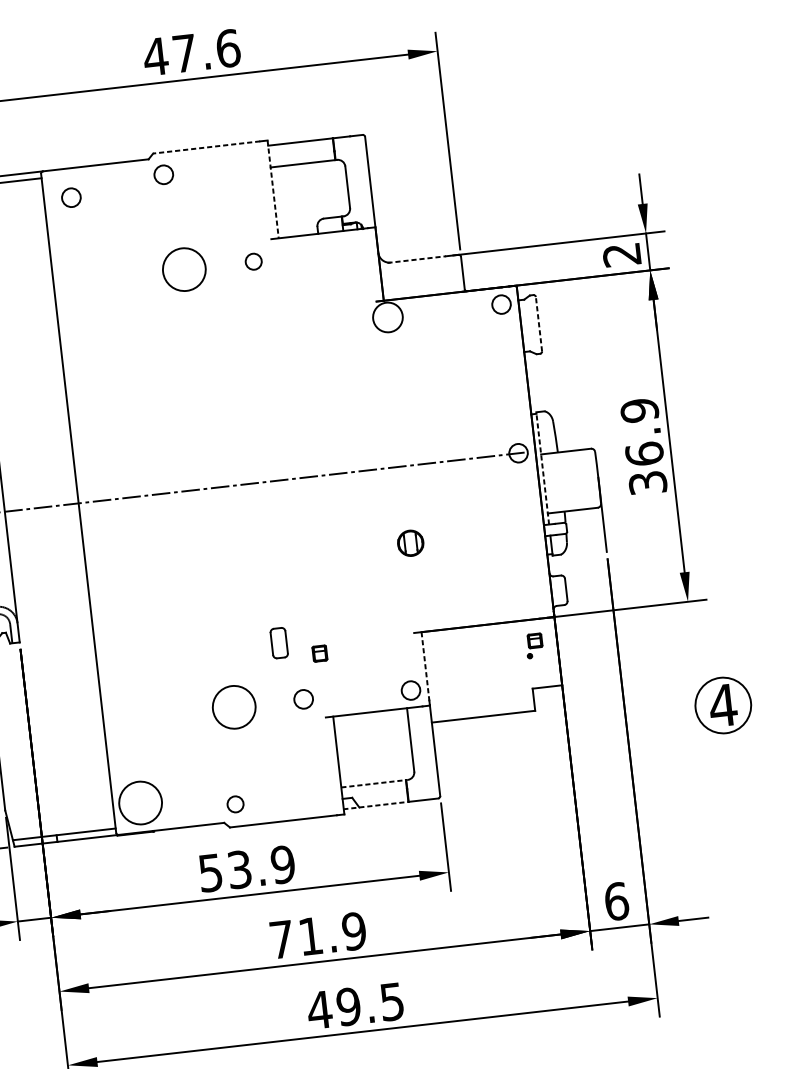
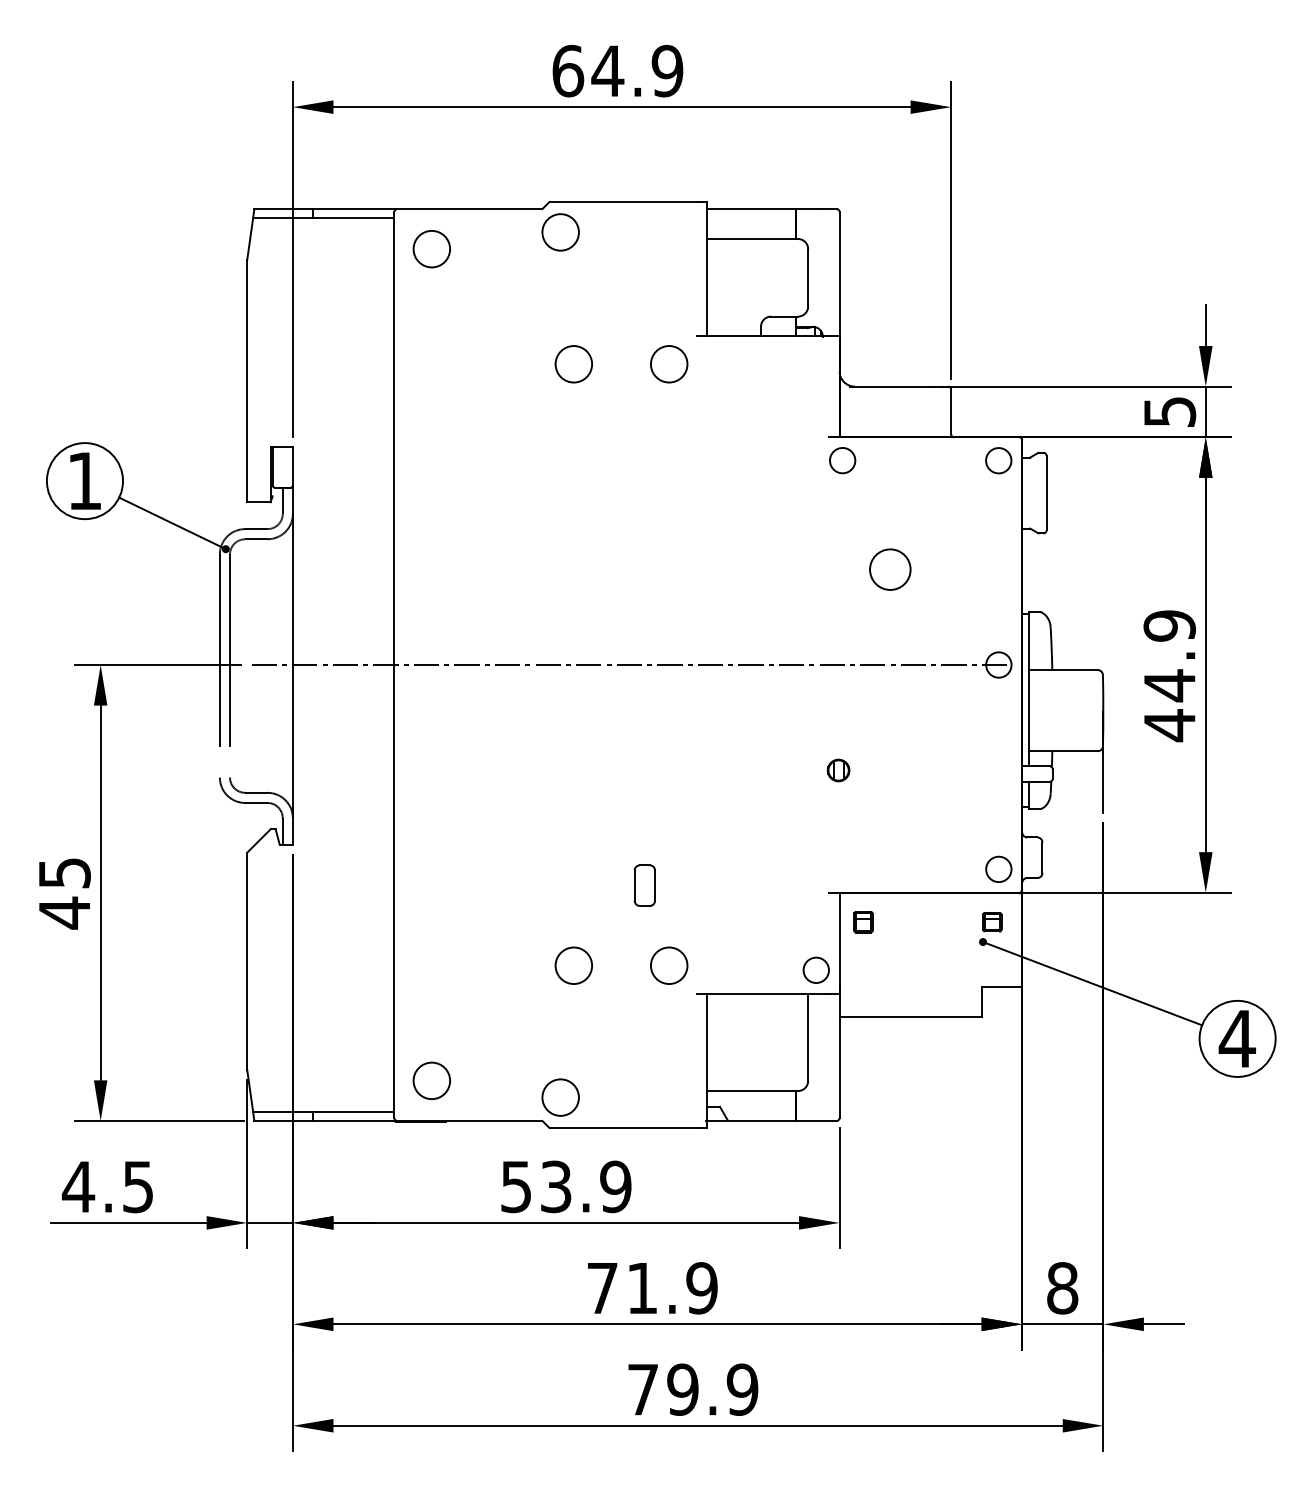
text: (191, 52) -> (617, 70), 47.6 -> 64.9
line: (207, 147) -> (623, 202), dashed -> solid
circle: (163, 174) -> (560, 232), size x1.43
line: (273, 189) -> (706, 269), dashed -> solid
circle: (71, 197) -> (431, 249), size x1.43
text: (621, 255) -> (1169, 412), 2 -> 5
line: (417, 259) -> (891, 386), dashed -> solid
circle: (253, 261) -> (668, 364), size x1.67
circle: (184, 269) -> (573, 364), size x0.62
circle: (387, 317) -> (842, 460), size x0.62
line: (538, 323) -> (1046, 492), dashed -> solid
circle: (431, 392) -> (890, 569), added
line: (542, 467) -> (1029, 688), dashed -> solid
text: (646, 468) -> (1169, 705), 36.9 -> 44.9
part: (410, 543) -> (838, 770), size x0.62
circle: (535, 601) -> (998, 868), added
part: (320, 653) -> (863, 922), moved
line: (425, 669) -> (839, 943), dashed -> solid
line: (613, 677) -> (1092, 983), added
circle: (303, 699) -> (669, 965), size x1.43
circle: (233, 707) -> (573, 965), size x0.62
line: (374, 784) -> (752, 1091), dashed -> solid
circle: (140, 802) -> (431, 1080), size x0.62
circle: (235, 804) -> (560, 1097), size x1.67
line: (375, 805) -> (750, 1120), dashed -> solid
text: (616, 901) -> (1062, 1288), 6 -> 8
text: (355, 1005) -> (692, 1389), 49.5 -> 79.9

